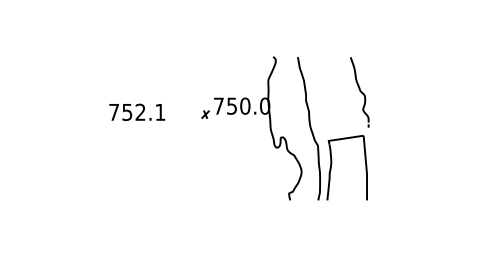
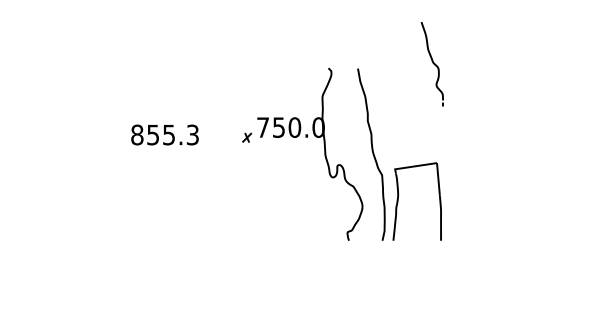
part: (359, 92) -> (432, 64), moved
text: (137, 111) -> (165, 133), 752.1 -> 855.3

